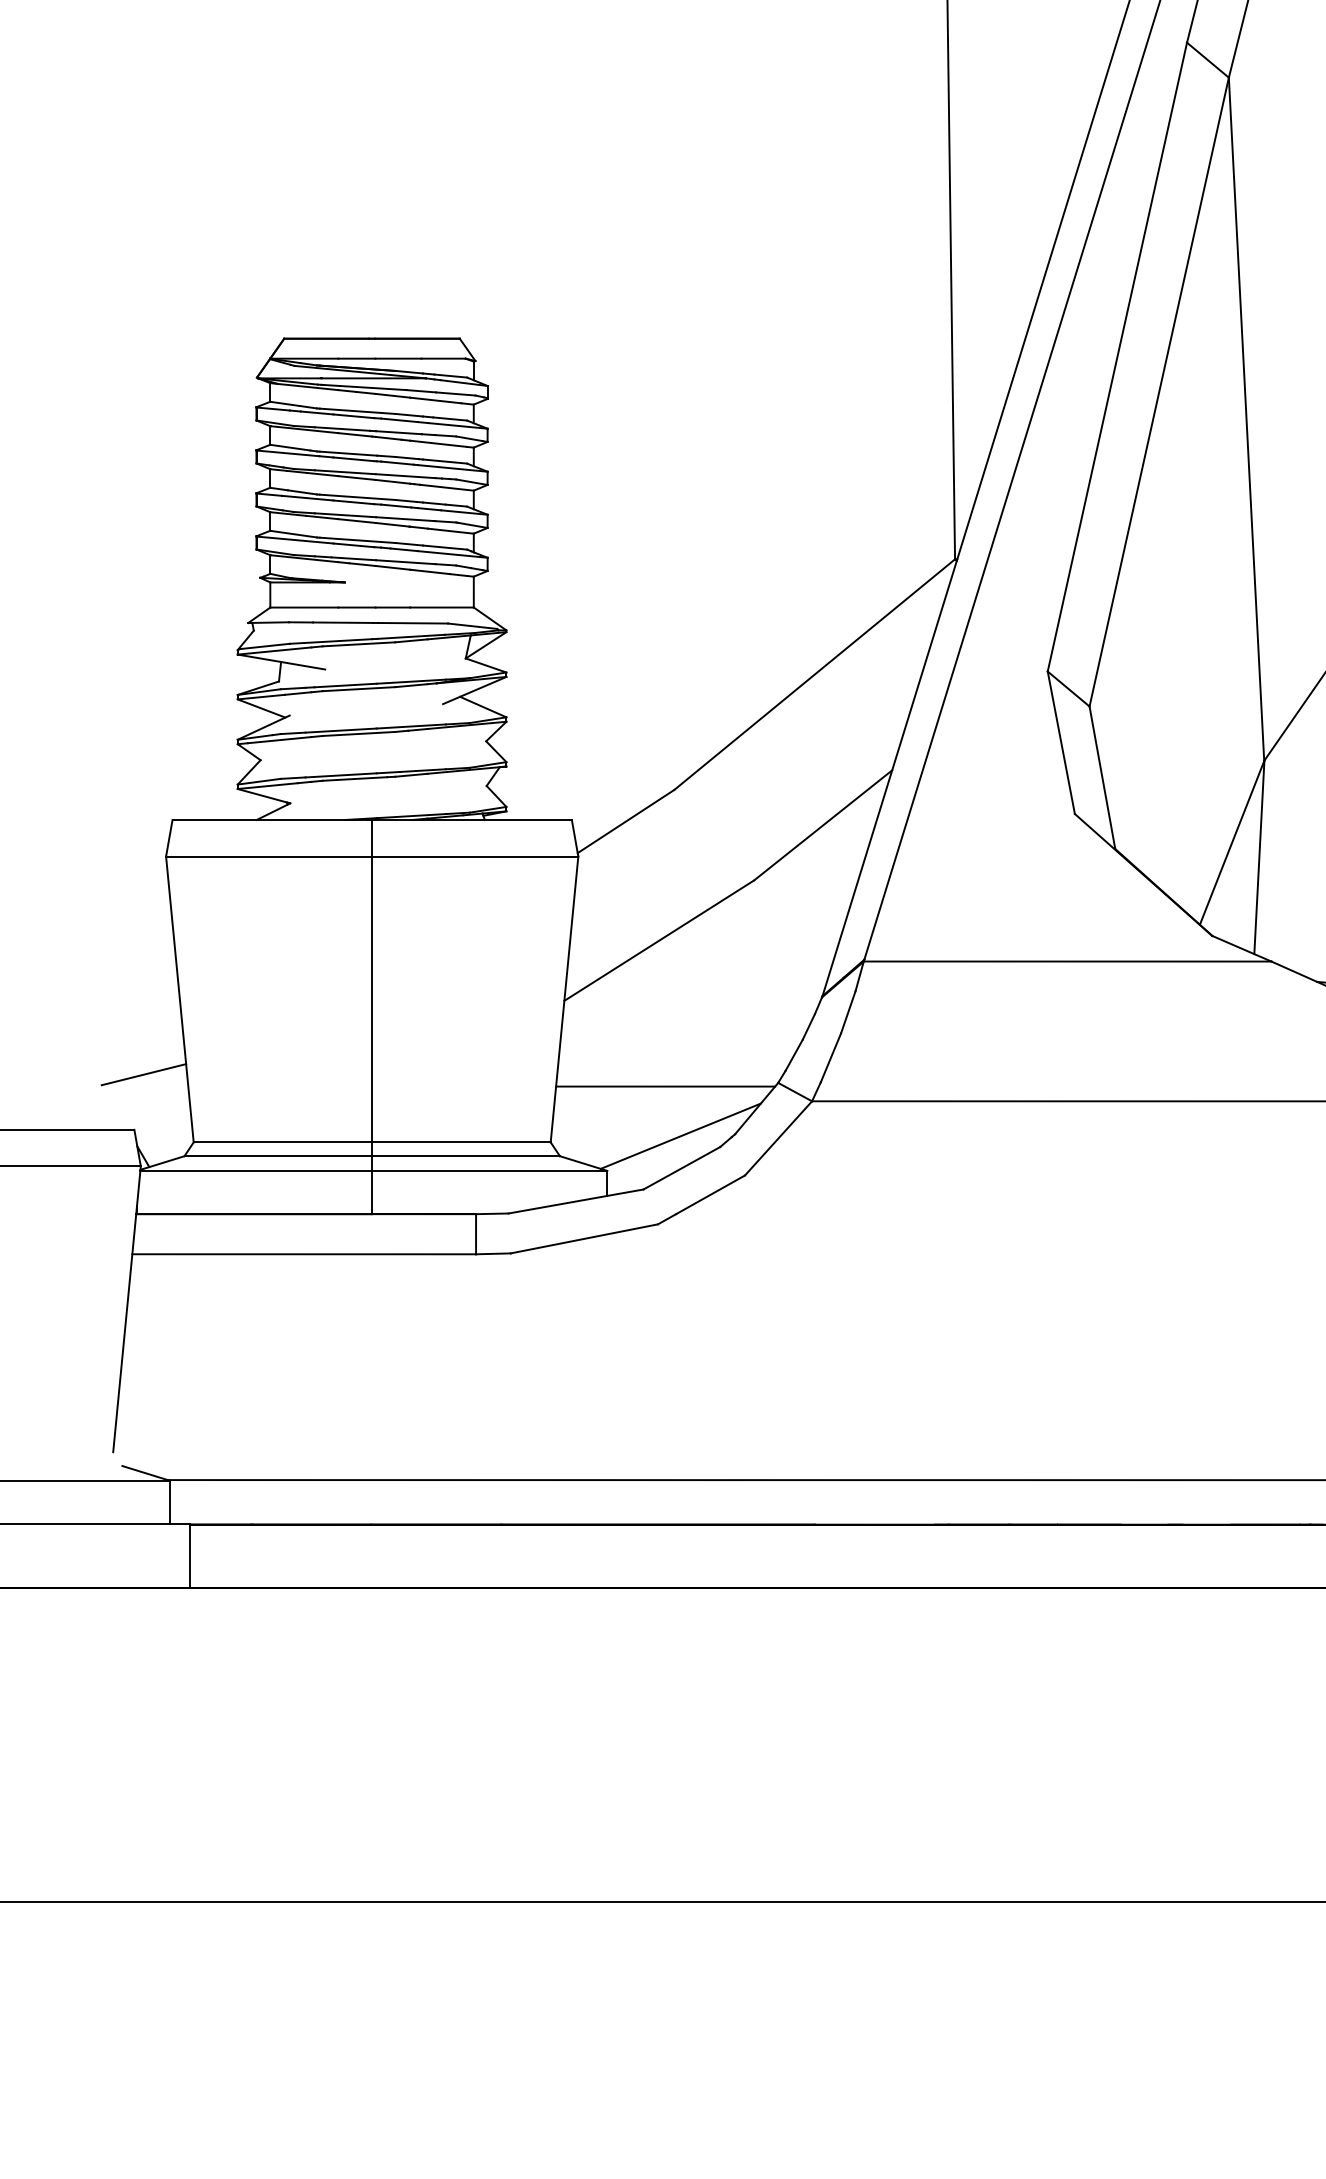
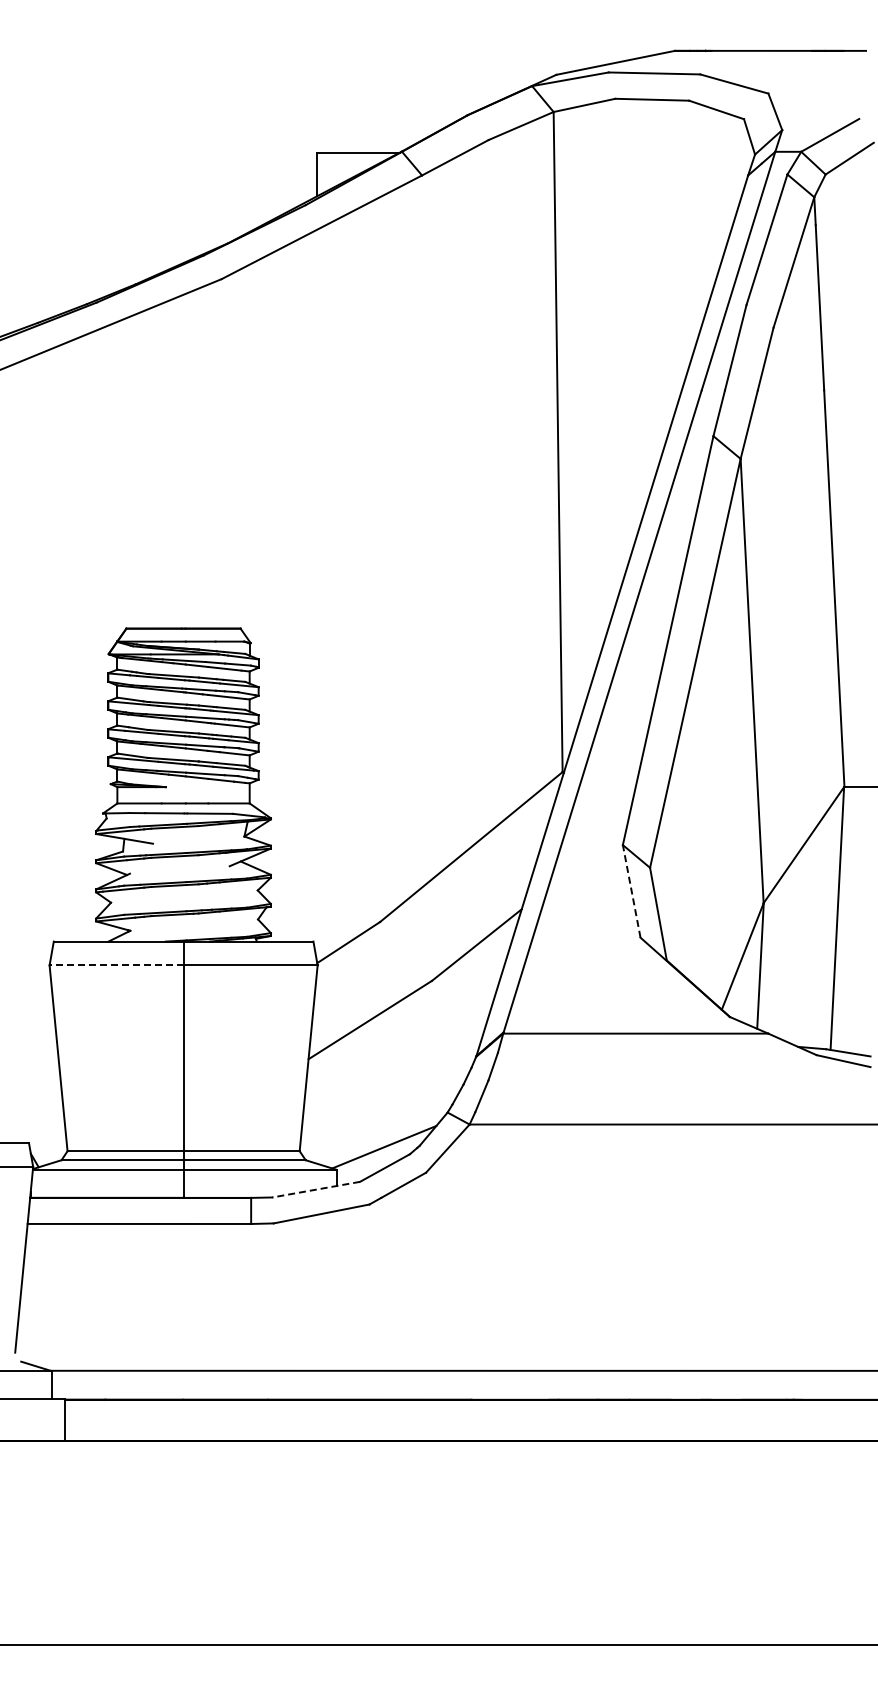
line: (1060, 741) -> (631, 890), solid -> dashed
line: (268, 856) -> (116, 965), solid -> dashed
line: (142, 1075) -> (34, 1107), removed
line: (665, 1085) -> (374, 1114), removed
line: (576, 1201) -> (316, 1189), solid -> dashed

